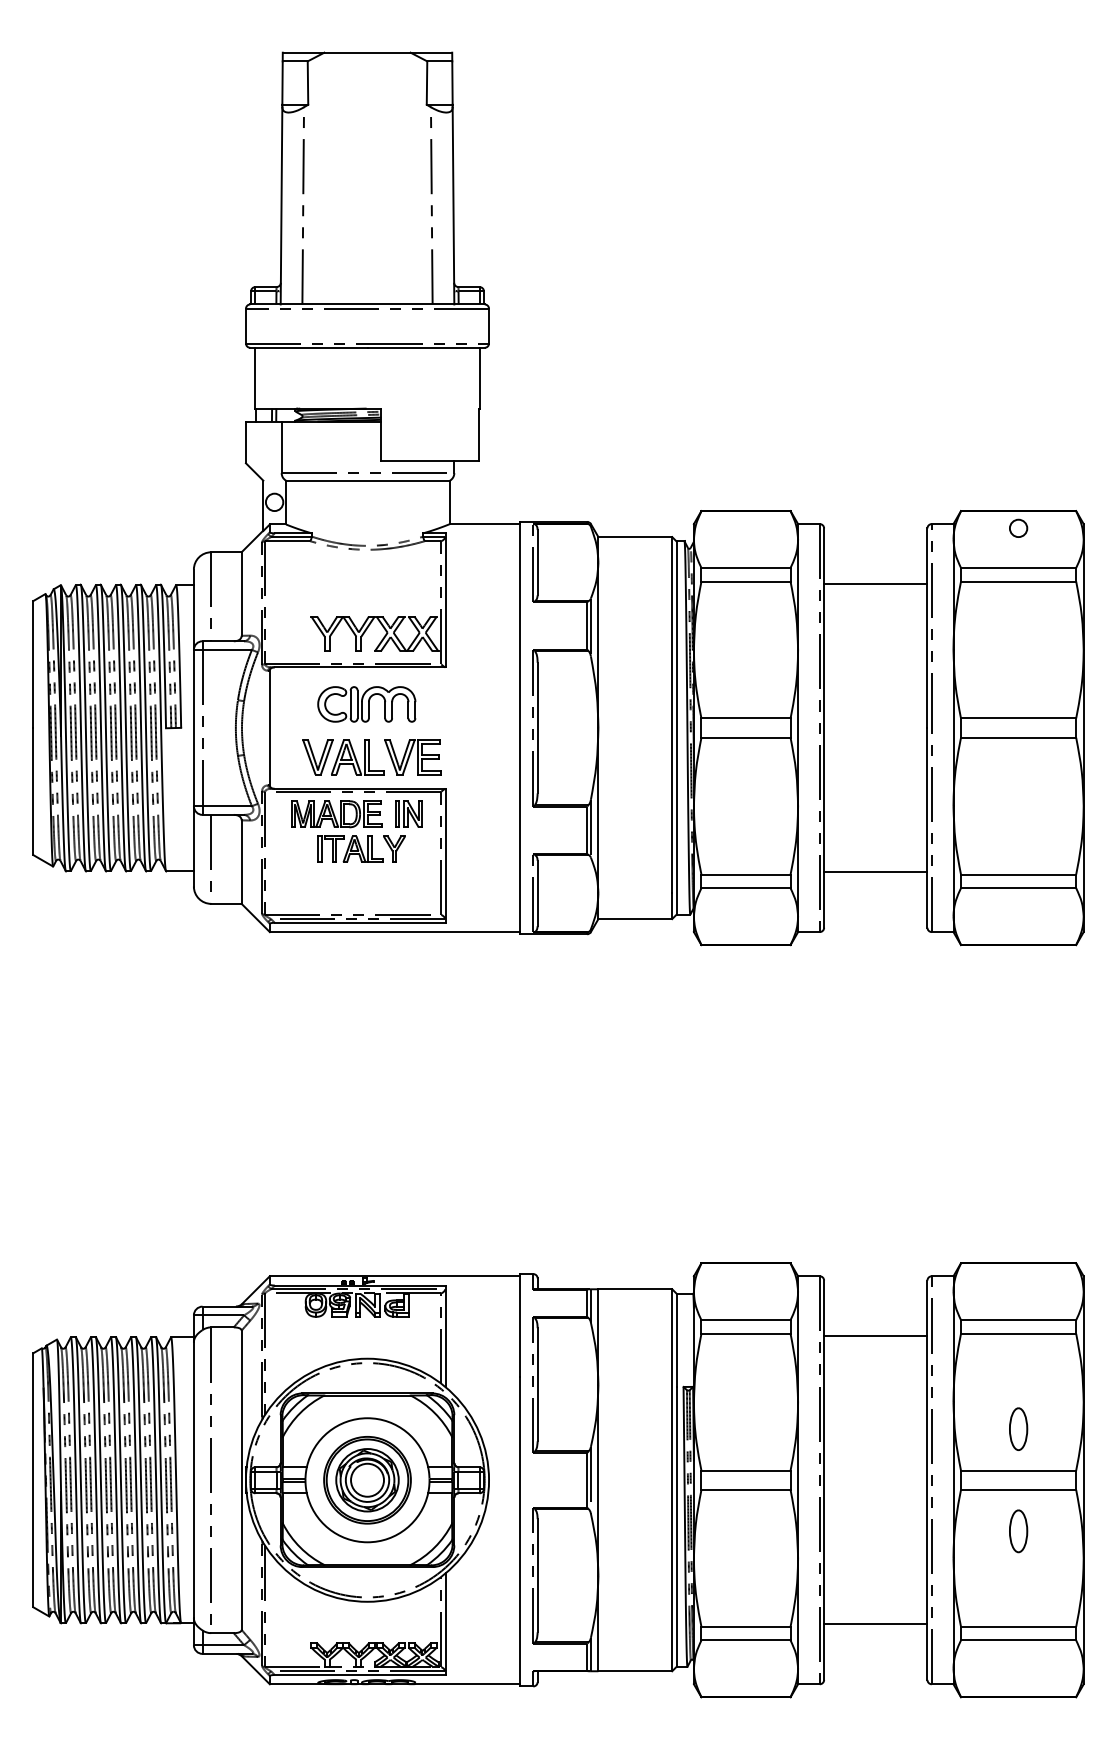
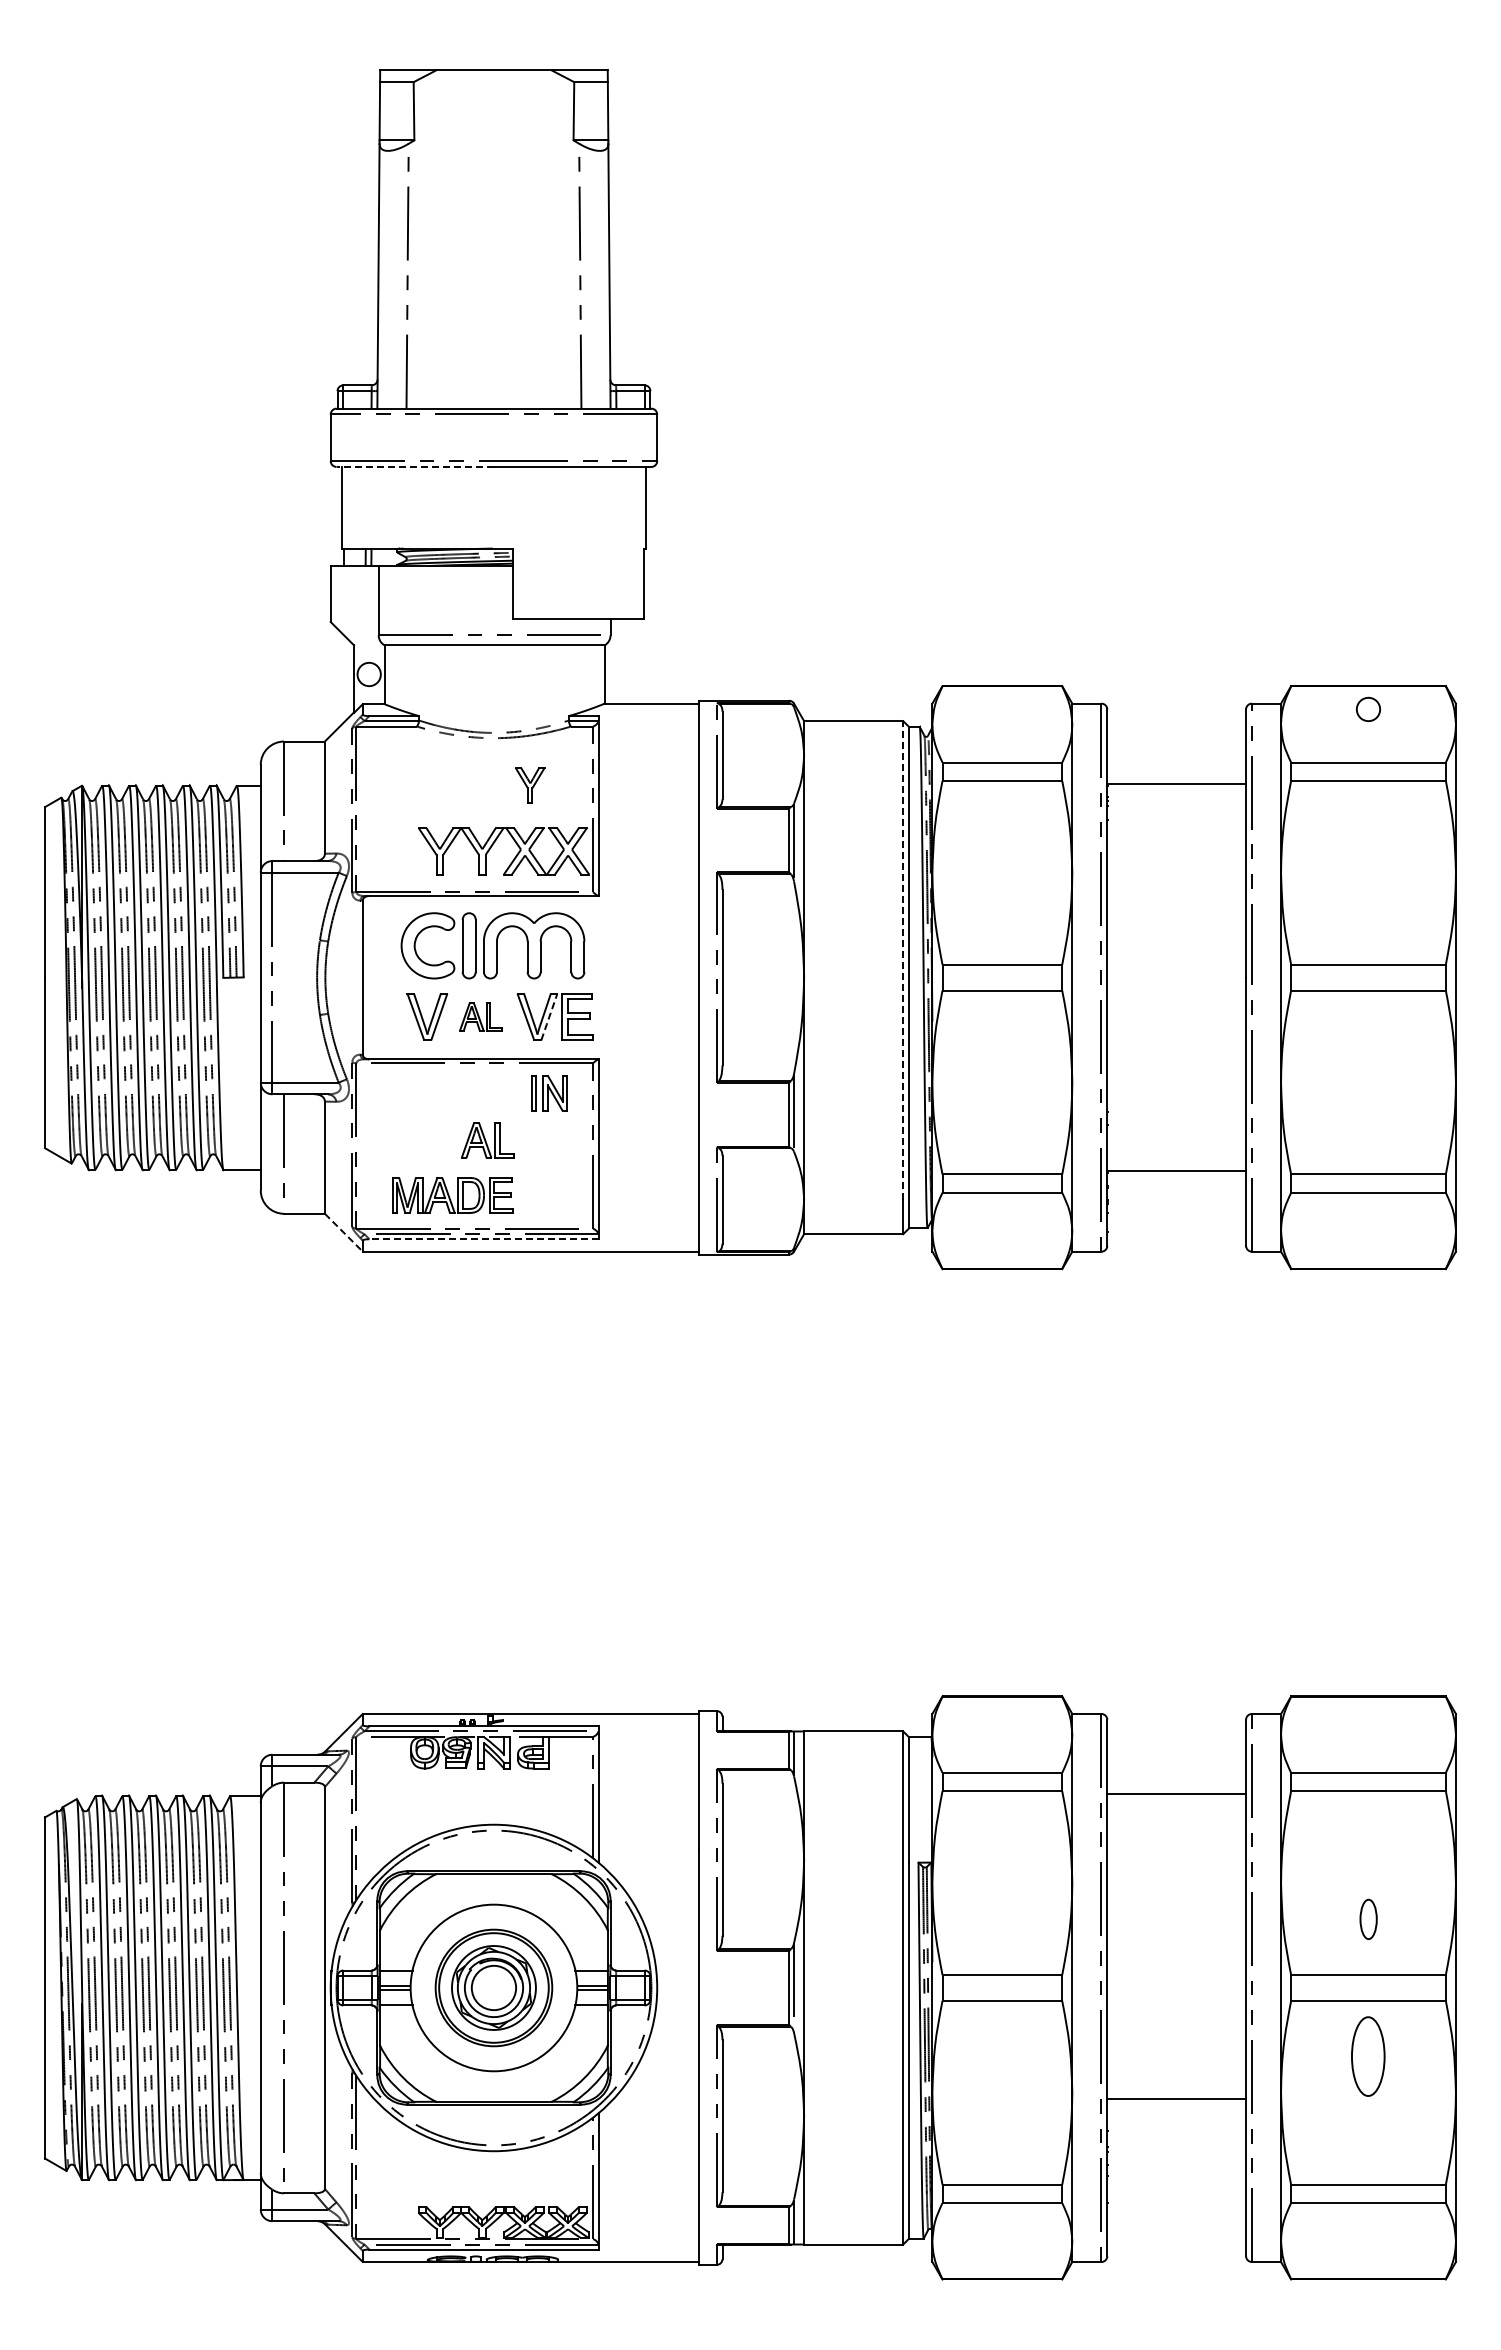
line: (309, 347) -> (415, 466), solid -> dashed
part: (366, 704) -> (492, 945), size x1.4
line: (672, 714) -> (903, 959), solid -> dashed
part: (357, 756) -> (480, 1016), size x0.6
line: (408, 756) -> (549, 1016), solid -> dashed
part: (336, 814) -> (452, 1195), moved
part: (330, 849) -> (444, 1140), removed
part: (394, 849) -> (530, 785), moved
line: (255, 917) -> (343, 1232), solid -> dashed
line: (360, 923) -> (484, 1239), solid -> dashed
part: (1018, 1429) -> (1368, 1919), size x0.7
part: (1018, 1531) -> (1368, 2056), size x1.4
line: (875, 1624) -> (1176, 2098), moved

